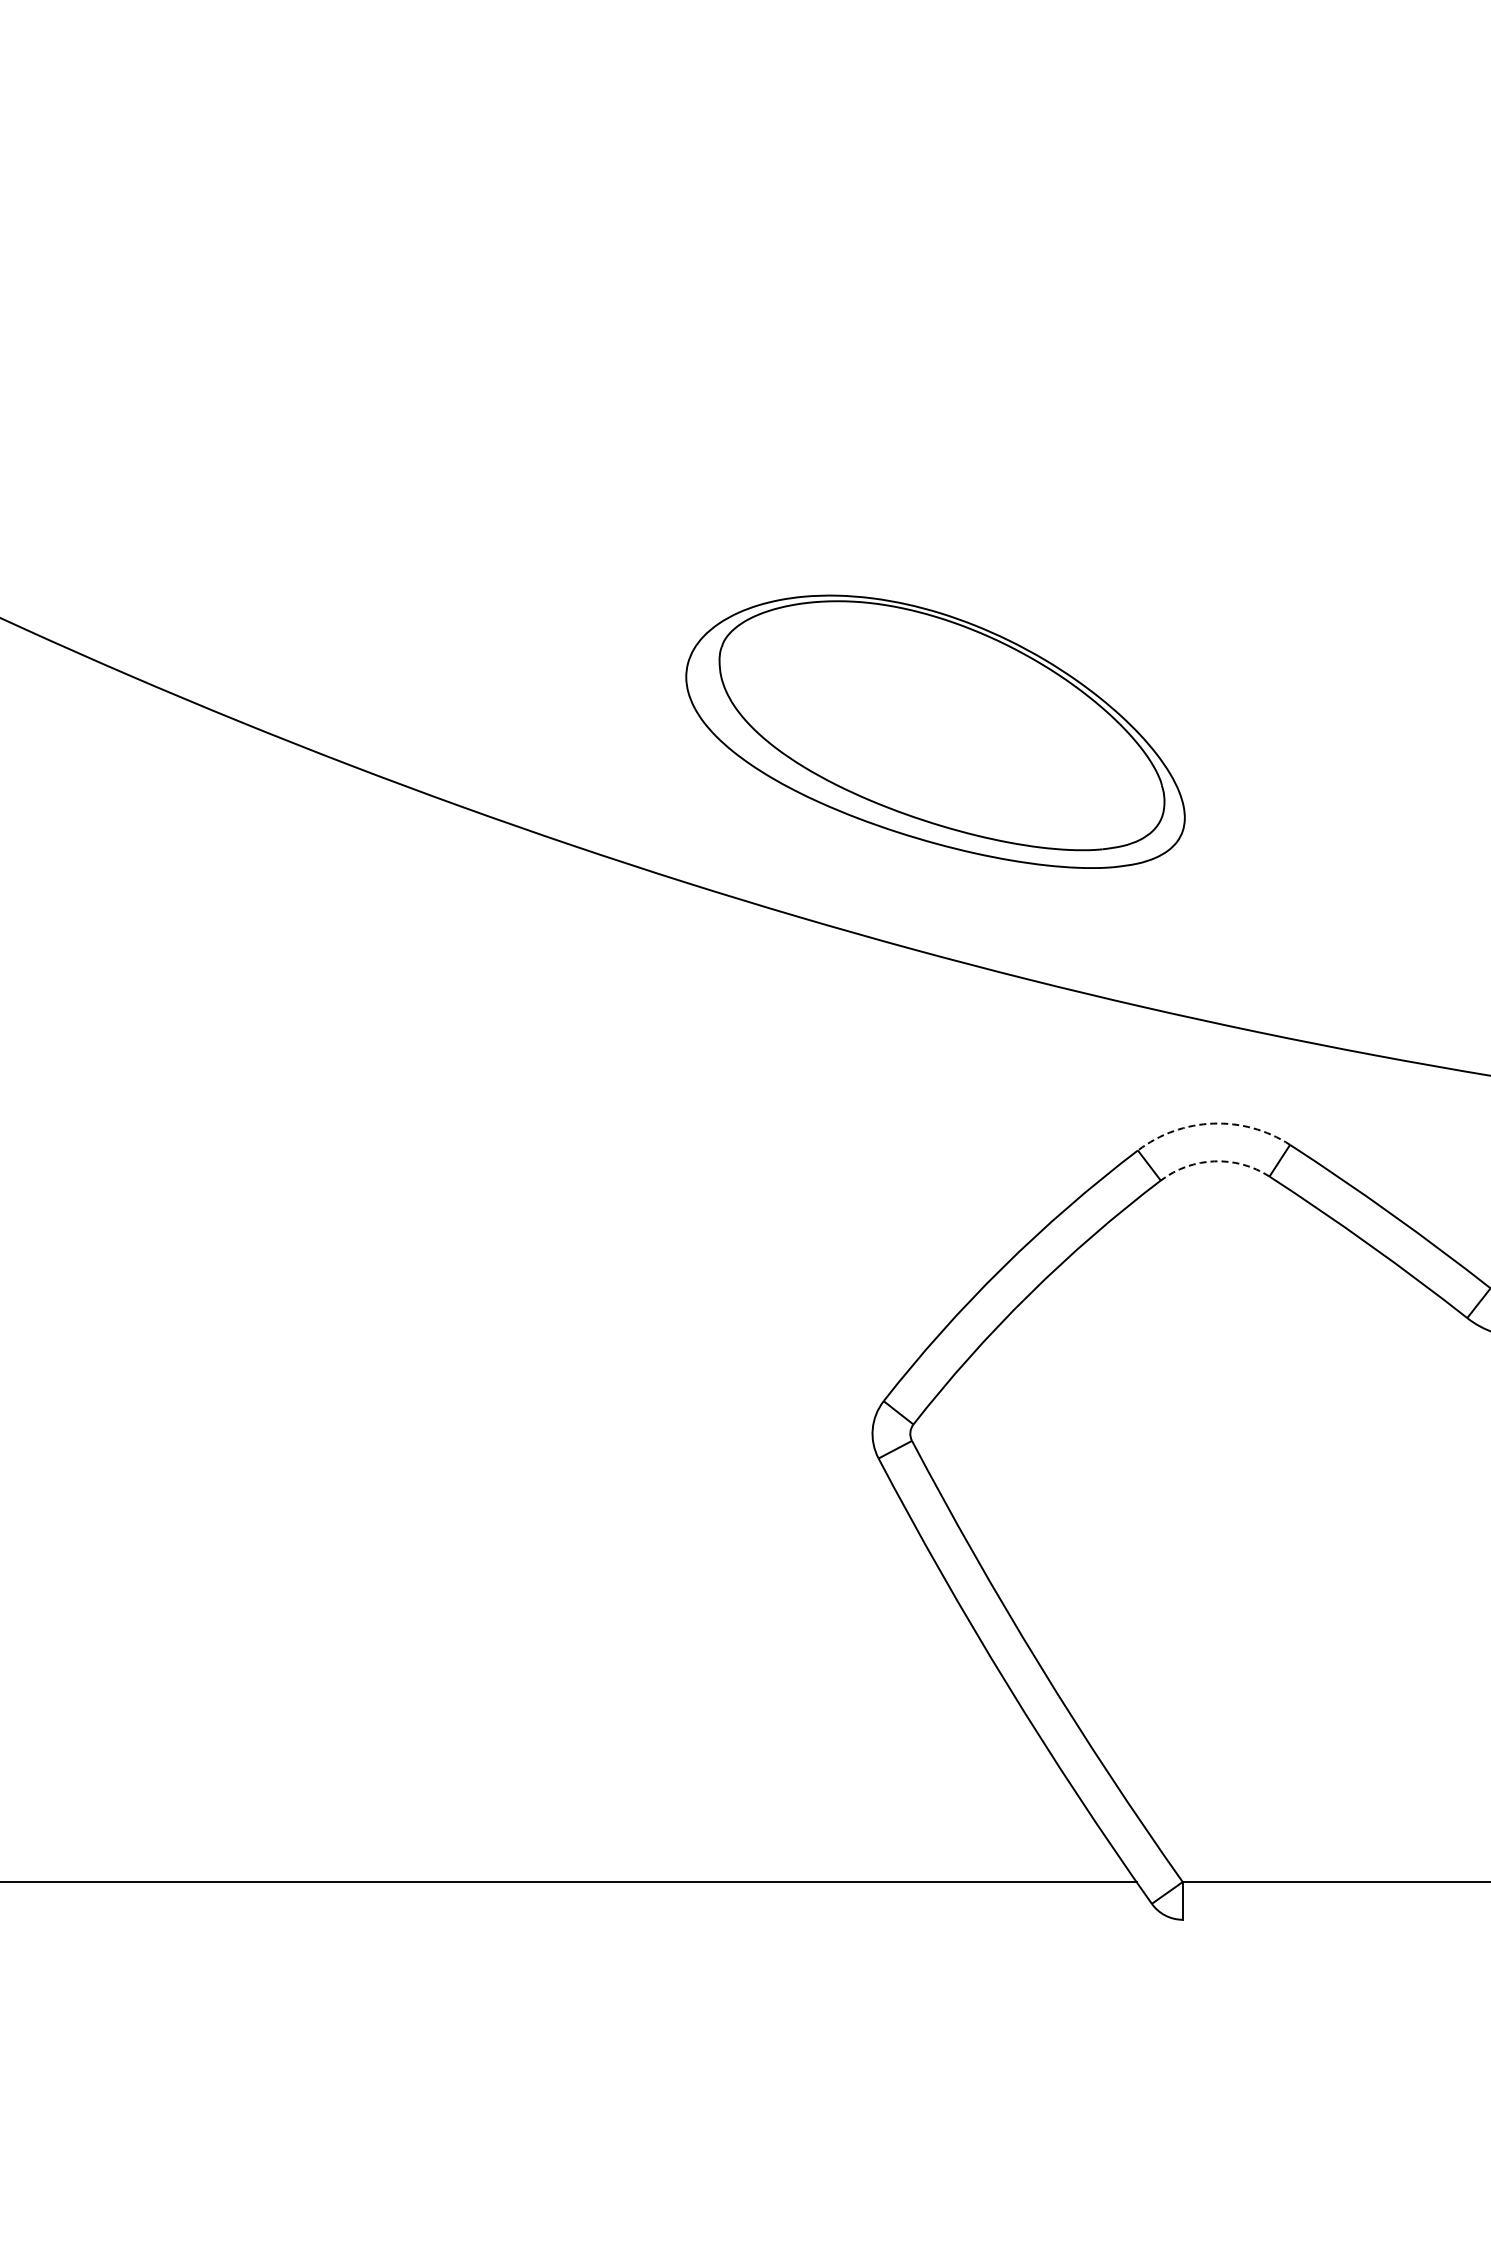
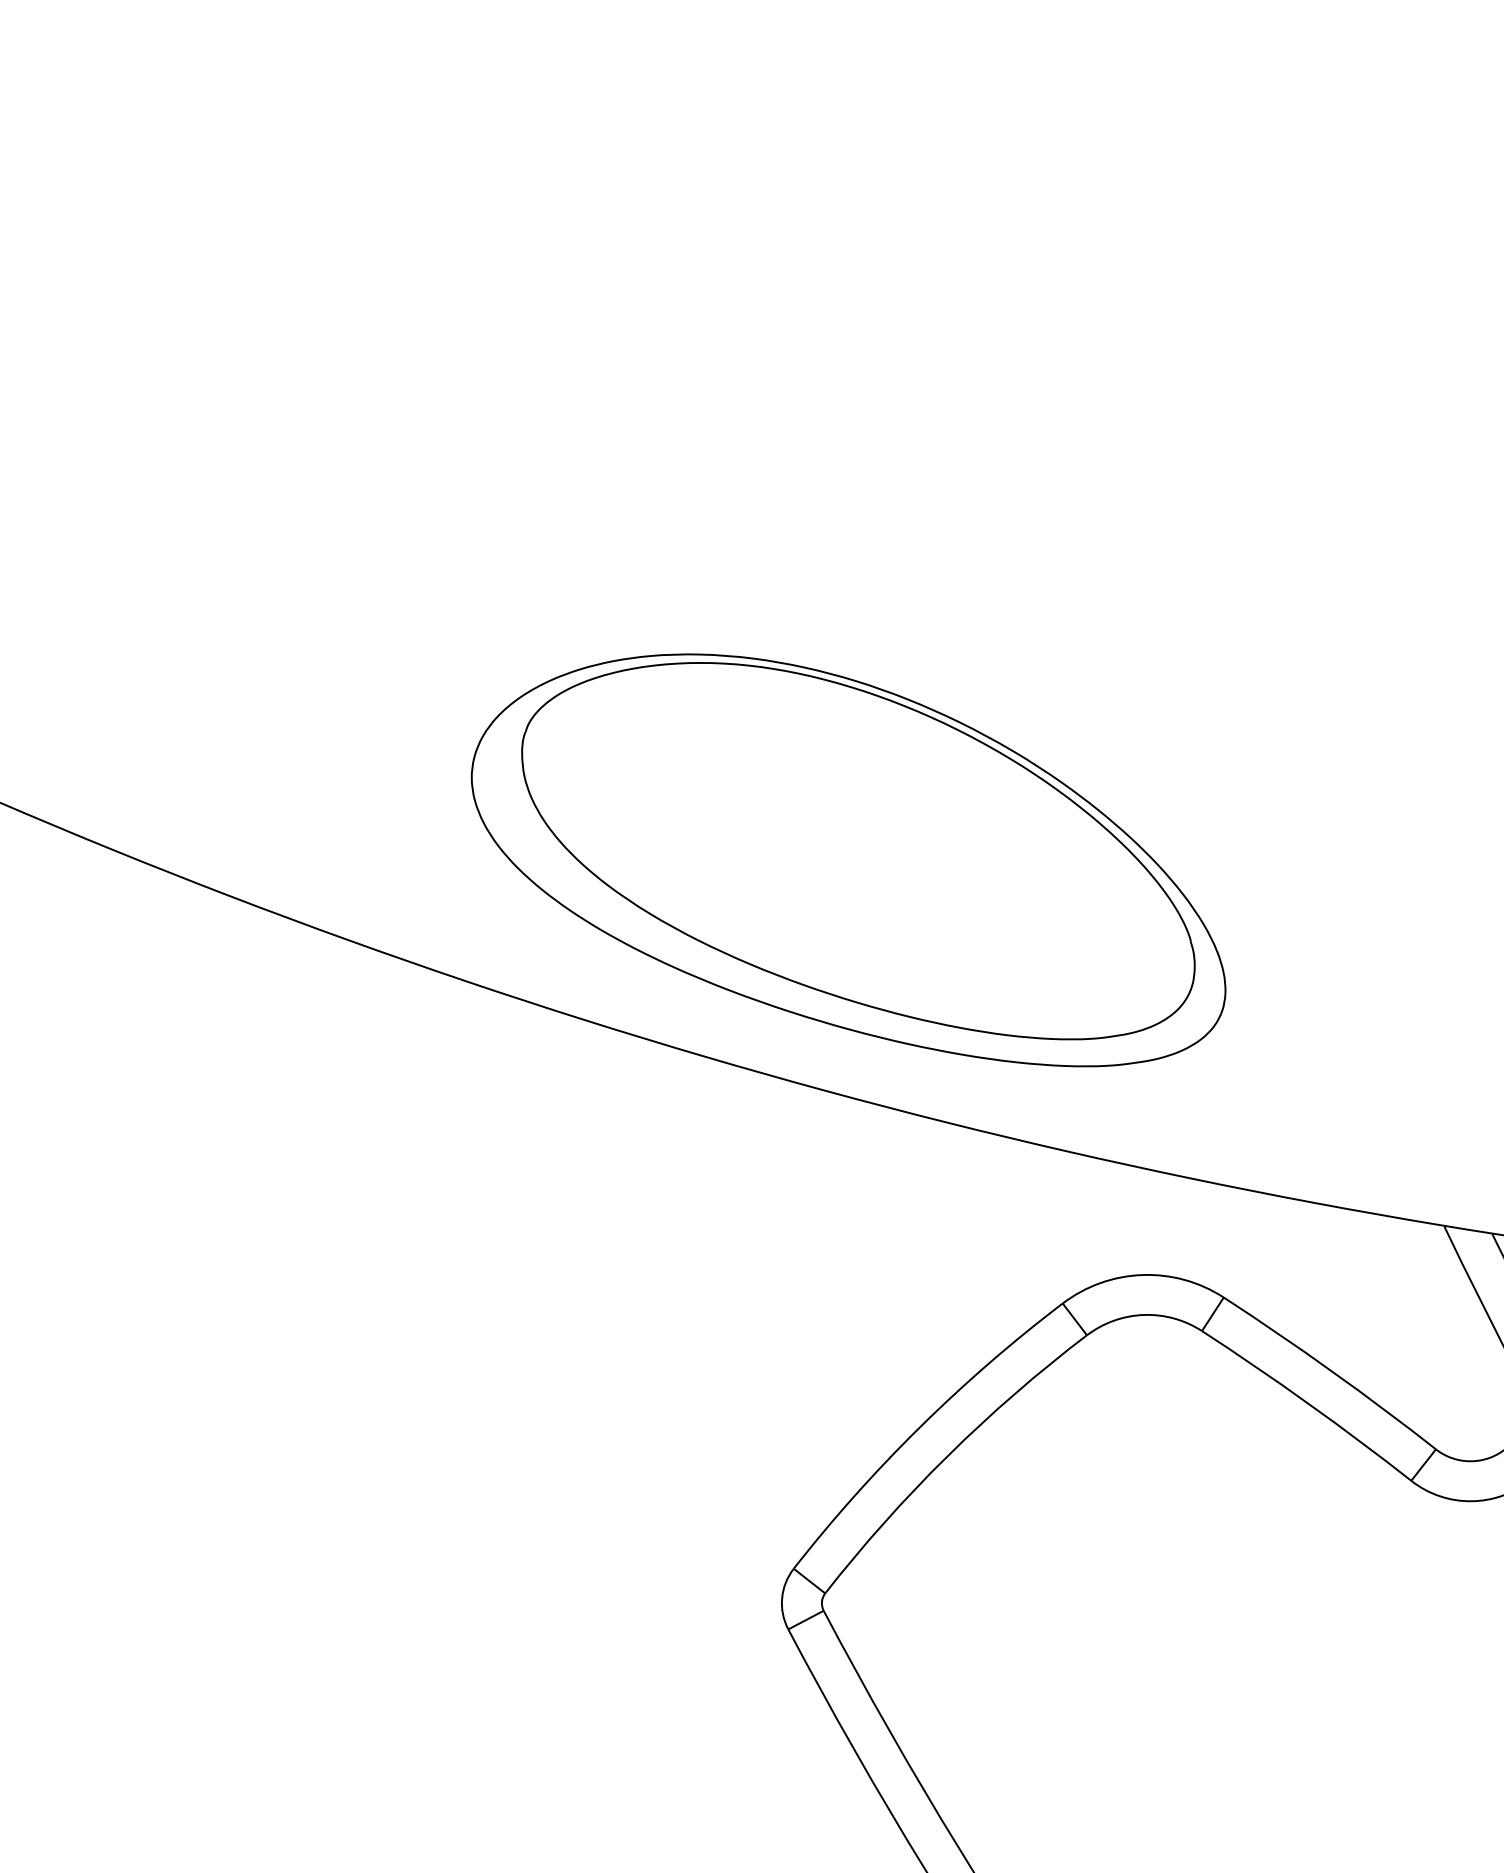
part: (935, 731) -> (848, 860), size x1.43
arc: (1213, 1123) -> (1142, 1274), dashed -> solid
arc: (1214, 1161) -> (1143, 1315), dashed -> solid

